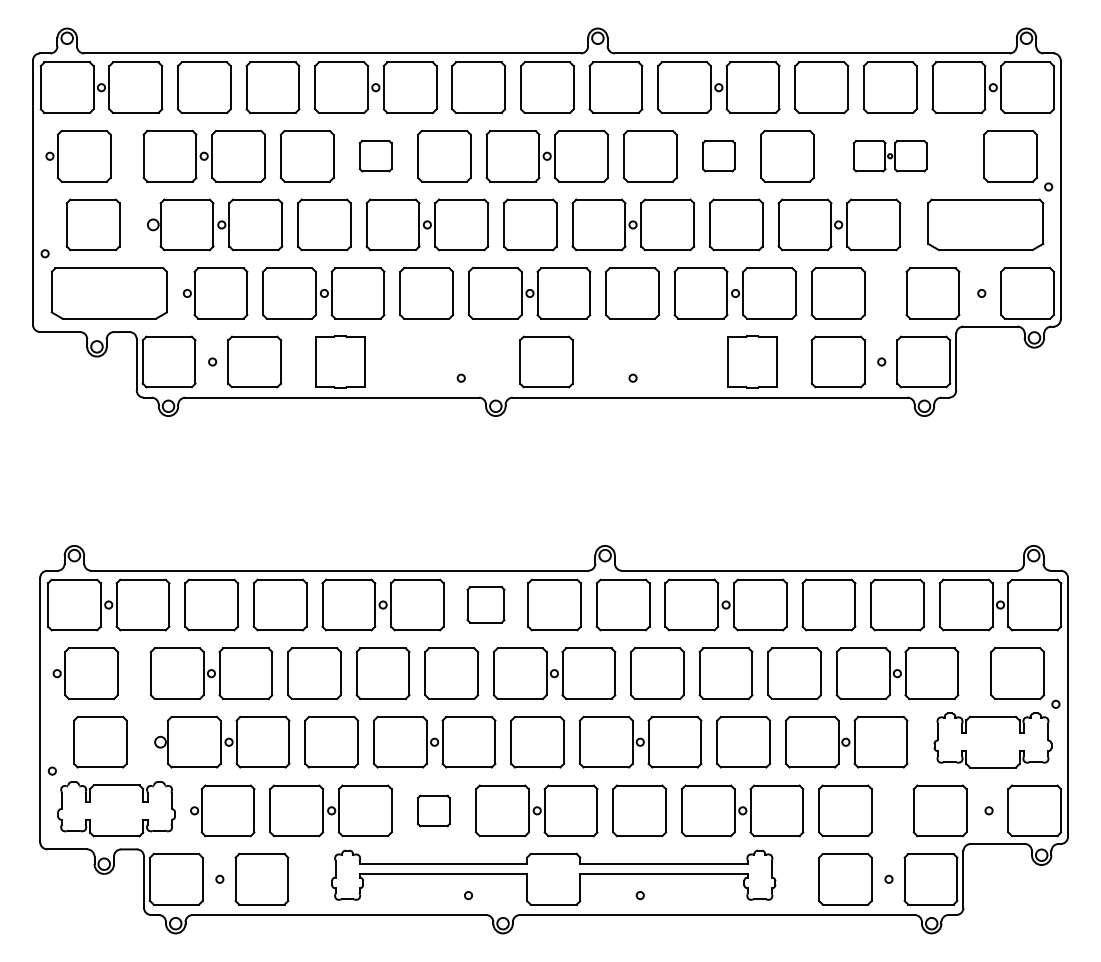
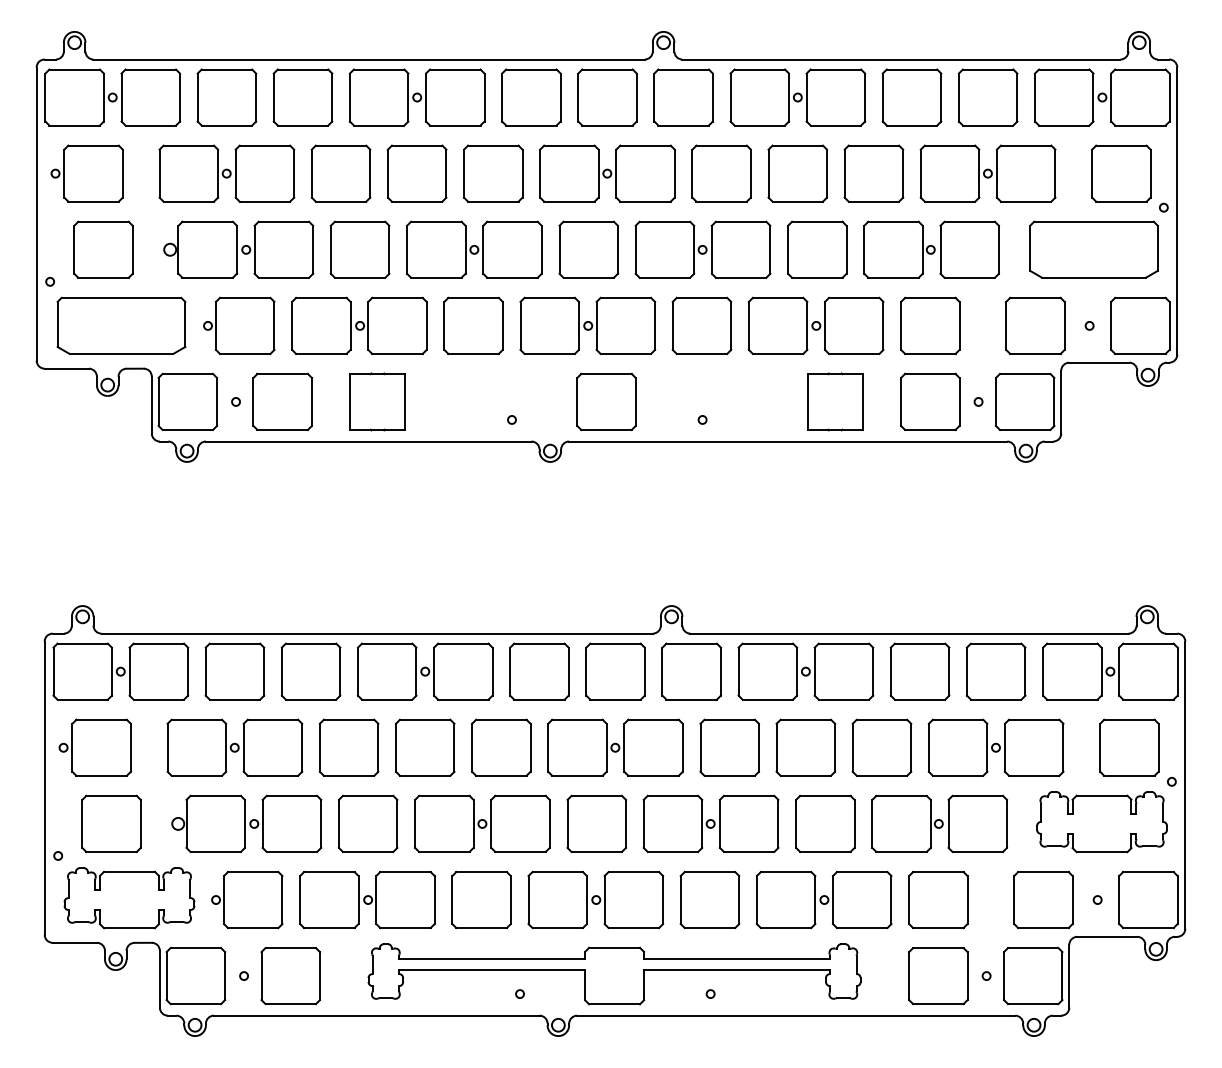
part: (375, 156) -> (416, 173), size x1.67
part: (718, 156) -> (797, 173), size x1.67
part: (889, 156) -> (987, 173), size x1.67
part: (486, 604) -> (539, 671), size x1.43
part: (433, 811) -> (481, 900), size x1.67

